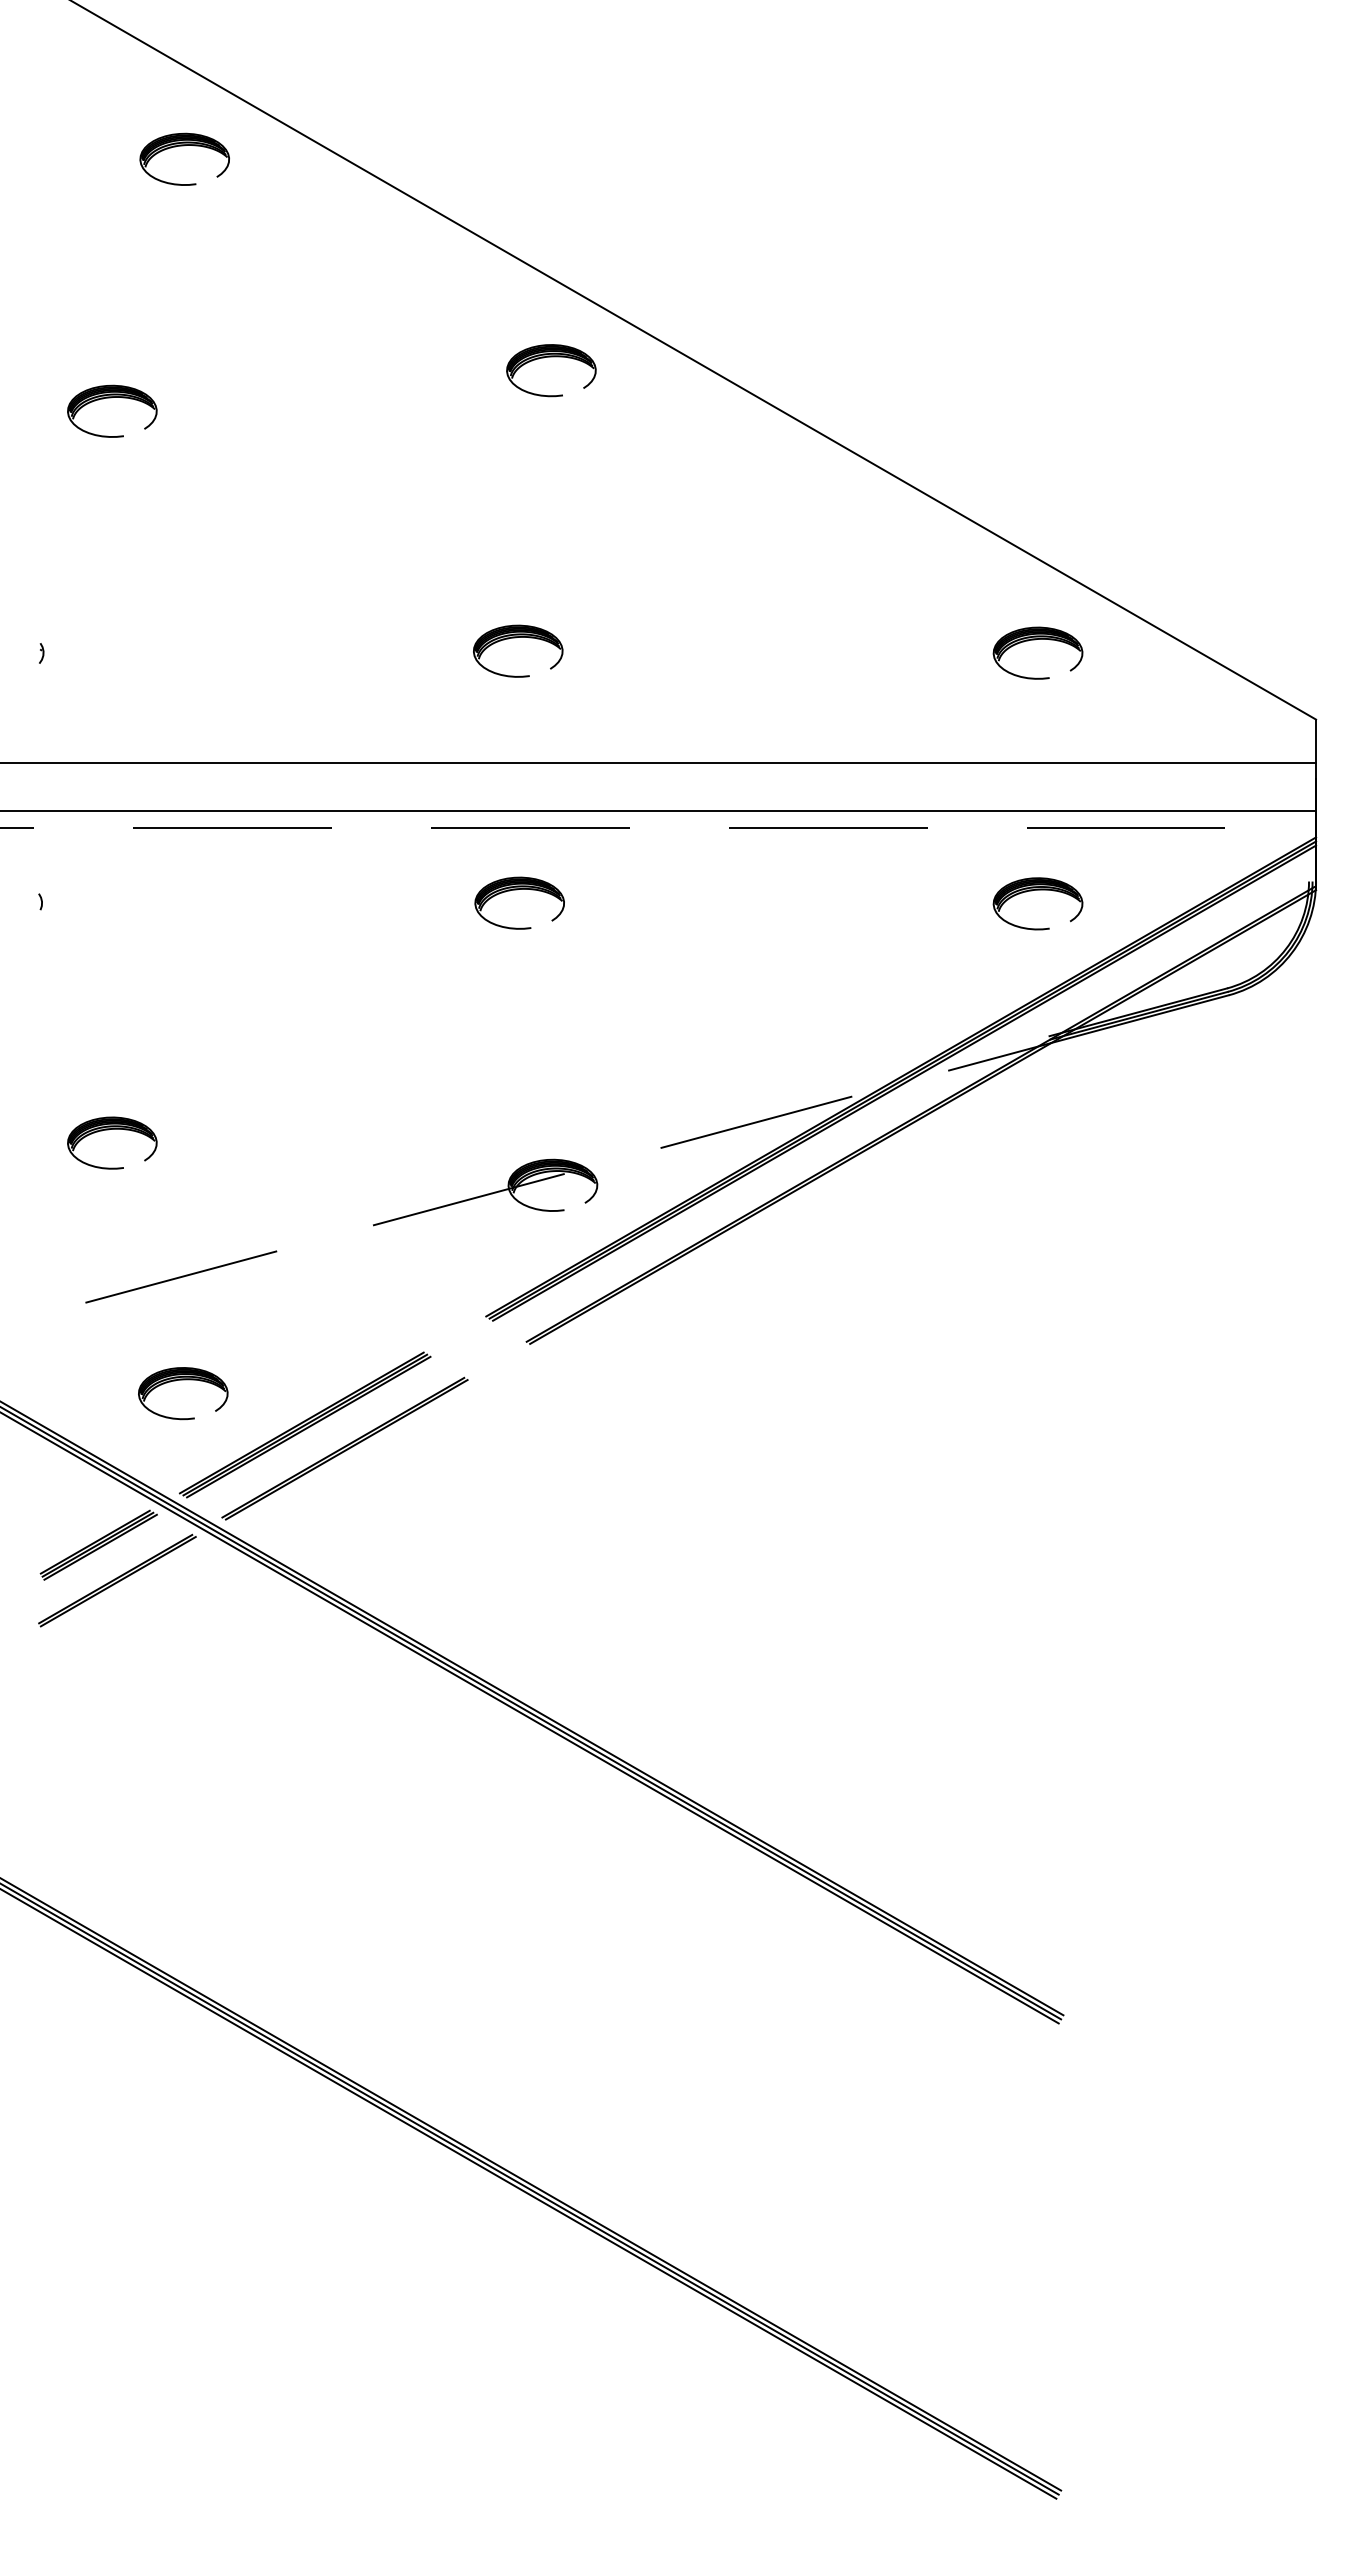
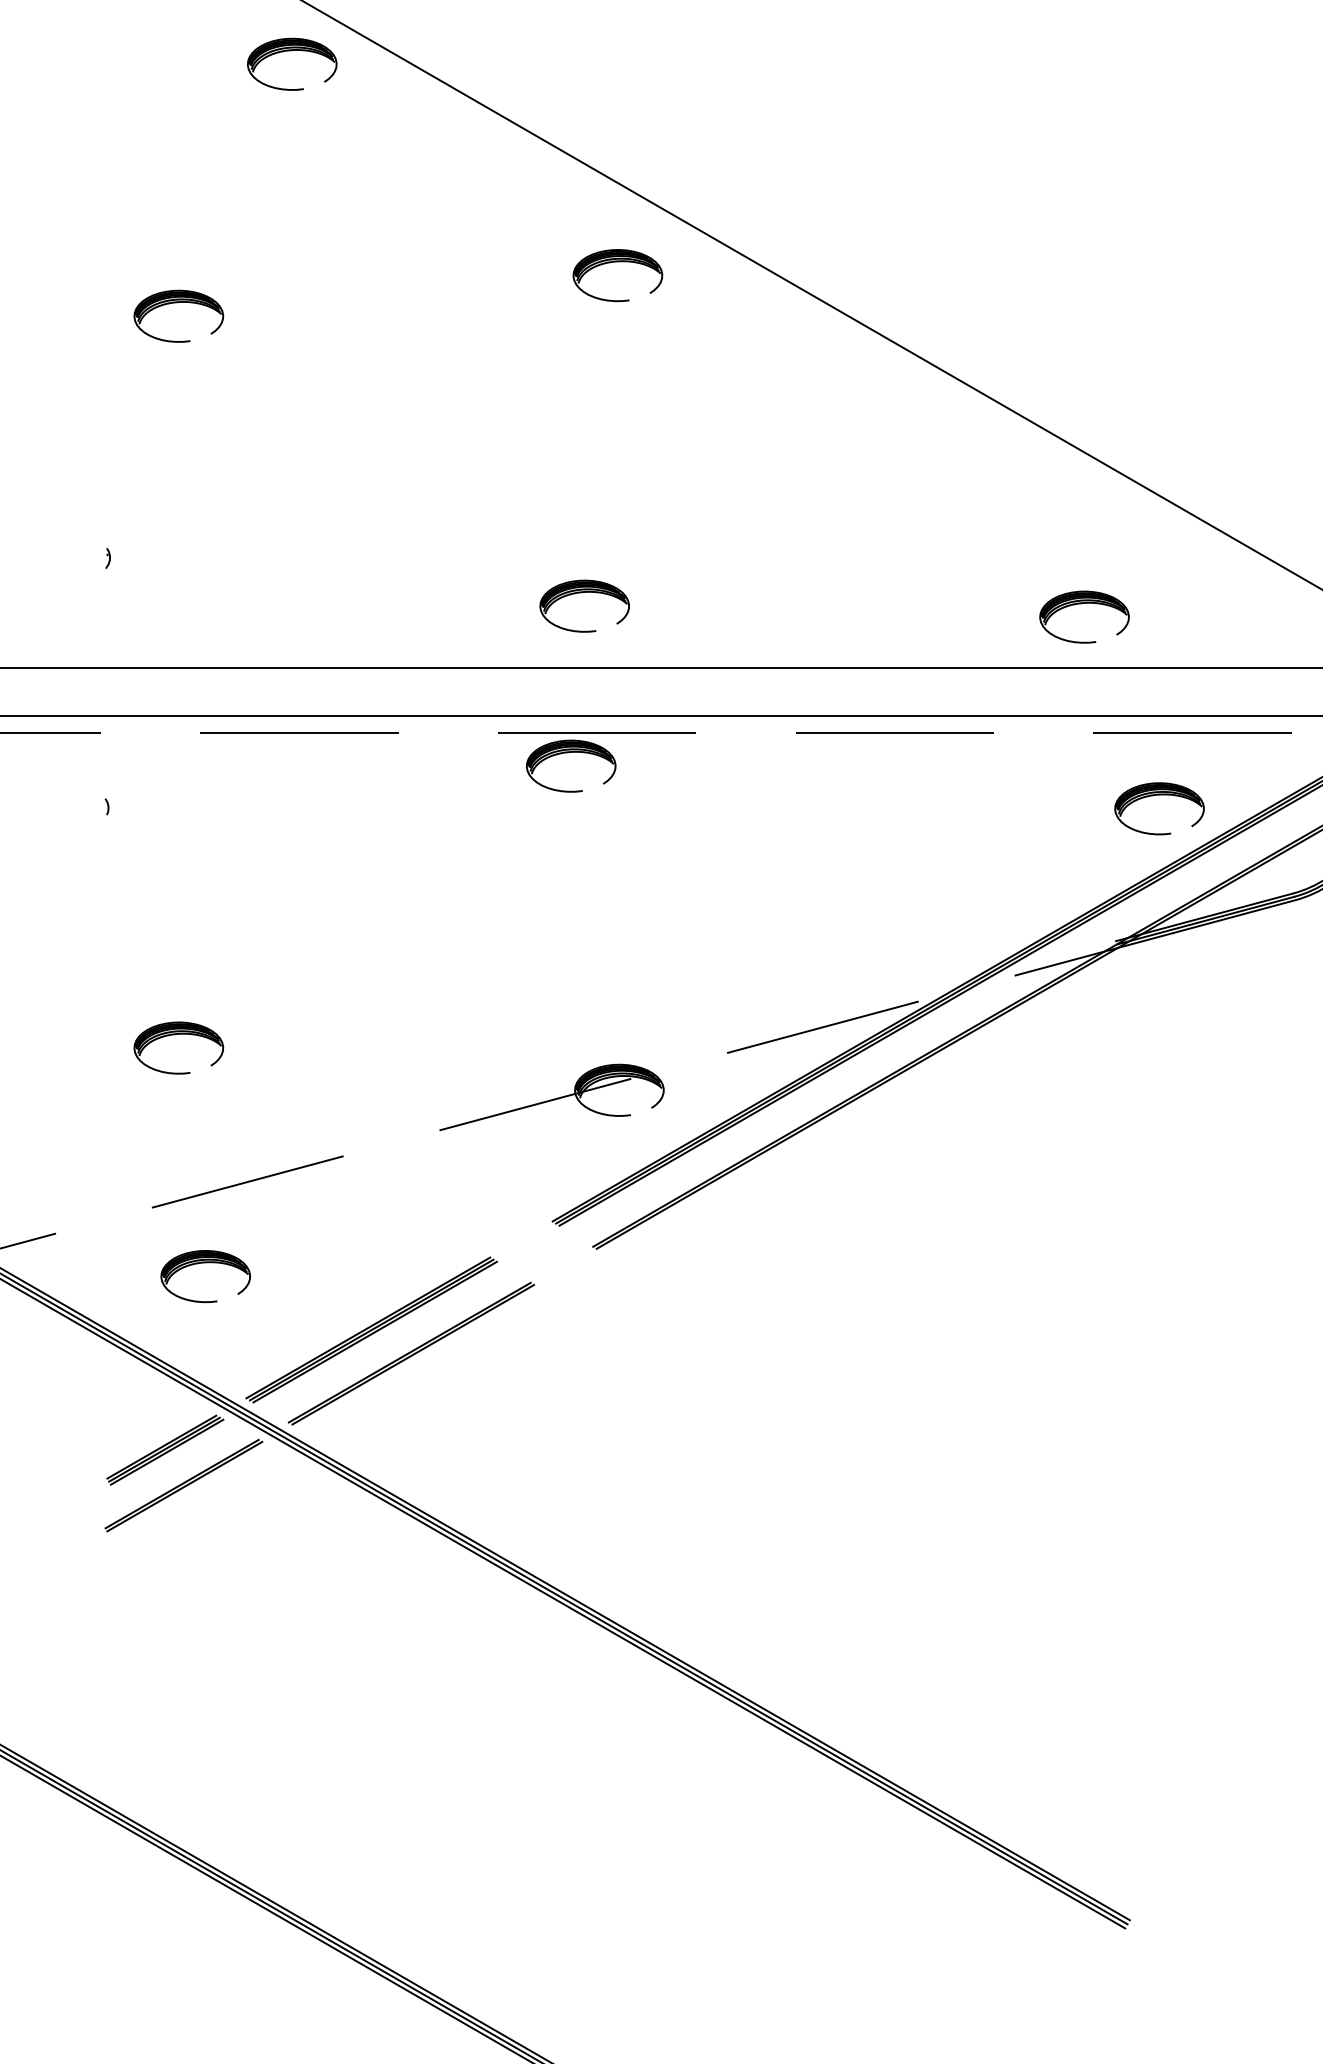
part: (184, 146) -> (291, 51), moved
part: (516, 638) -> (582, 593), moved
part: (1035, 640) -> (1081, 604), moved
part: (517, 890) -> (568, 753), moved
part: (1037, 890) -> (1158, 795), moved
part: (183, 1380) -> (205, 1263), moved

